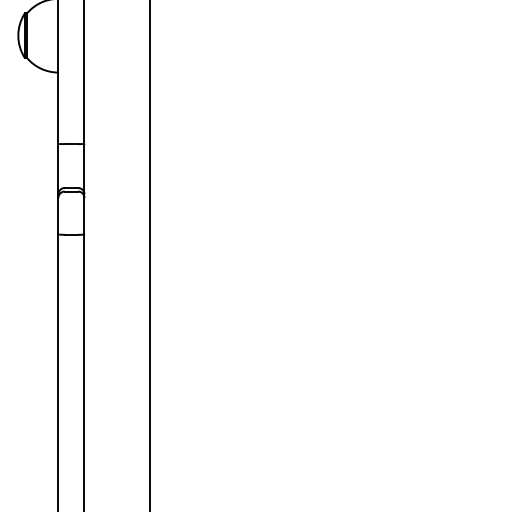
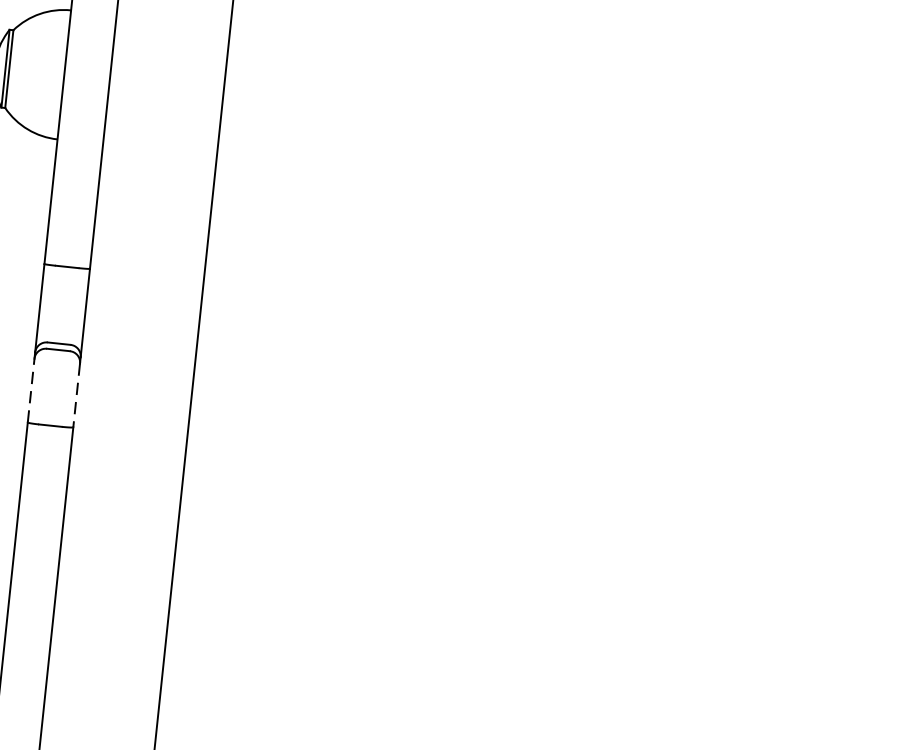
line: (58, 215) -> (31, 389), solid -> dashed
line: (84, 216) -> (76, 395), solid -> dashed

